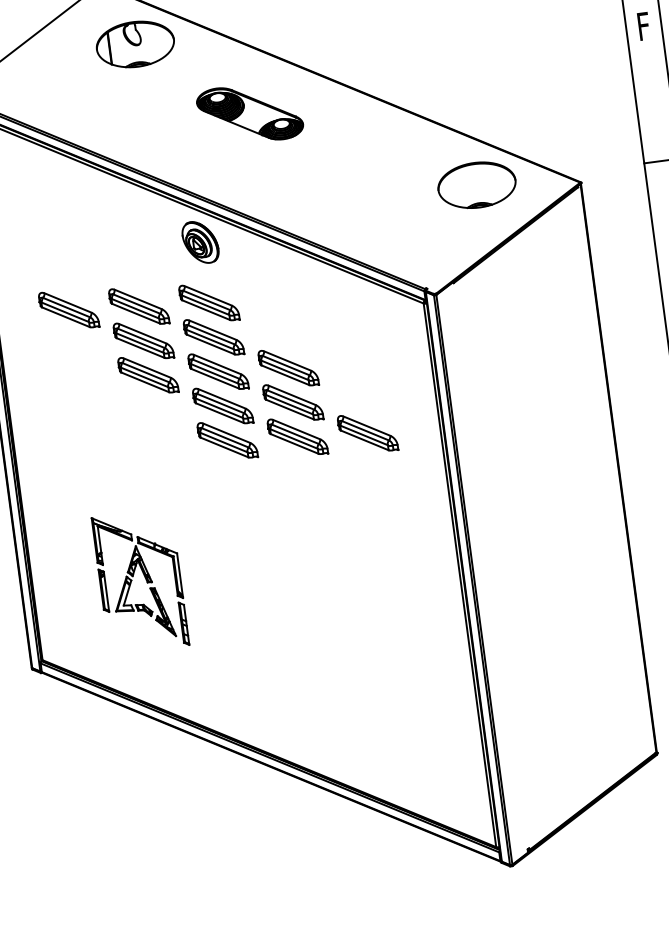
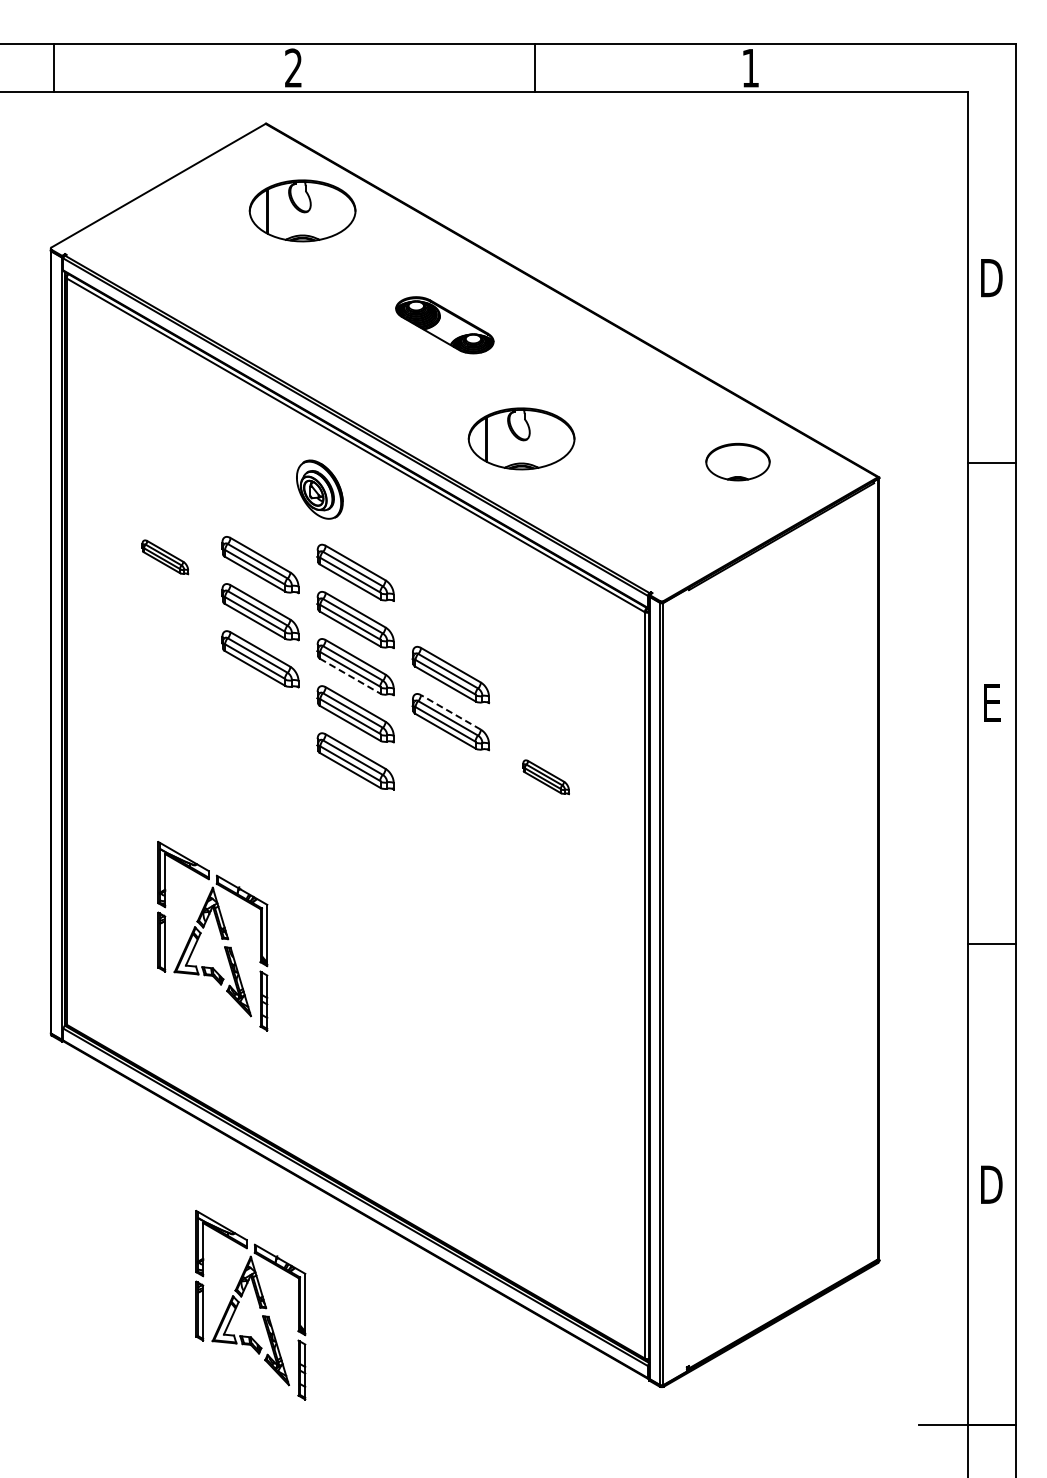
text: (643, 26) -> (991, 278), F -> D
part: (249, 114) -> (444, 325), size x0.7
part: (476, 184) -> (737, 461), size x0.6
part: (316, 188) -> (521, 438), added
part: (200, 242) -> (319, 489), moved
part: (69, 310) -> (165, 557), size x0.6
line: (215, 378) -> (350, 676), solid -> dashed
line: (291, 395) -> (450, 712), solid -> dashed
part: (367, 433) -> (545, 777), size x0.6
part: (297, 437) -> (450, 769), removed
part: (209, 846) -> (258, 1305), added

